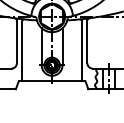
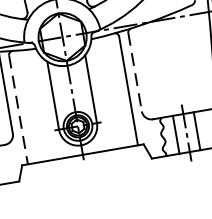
line: (87, 42) -> (135, 73), solid -> dashed
line: (22, 51) -> (19, 110), solid -> dashed

